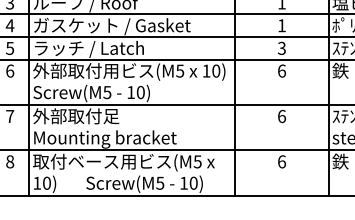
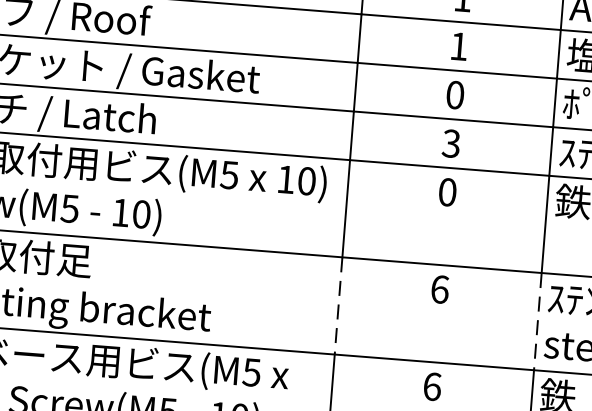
text: (281, 25) -> (454, 94), 1 -> 0
text: (282, 70) -> (448, 191), 6 -> 0
line: (235, 127) -> (338, 305), solid -> dashed
line: (328, 127) -> (537, 320), solid -> dashed

